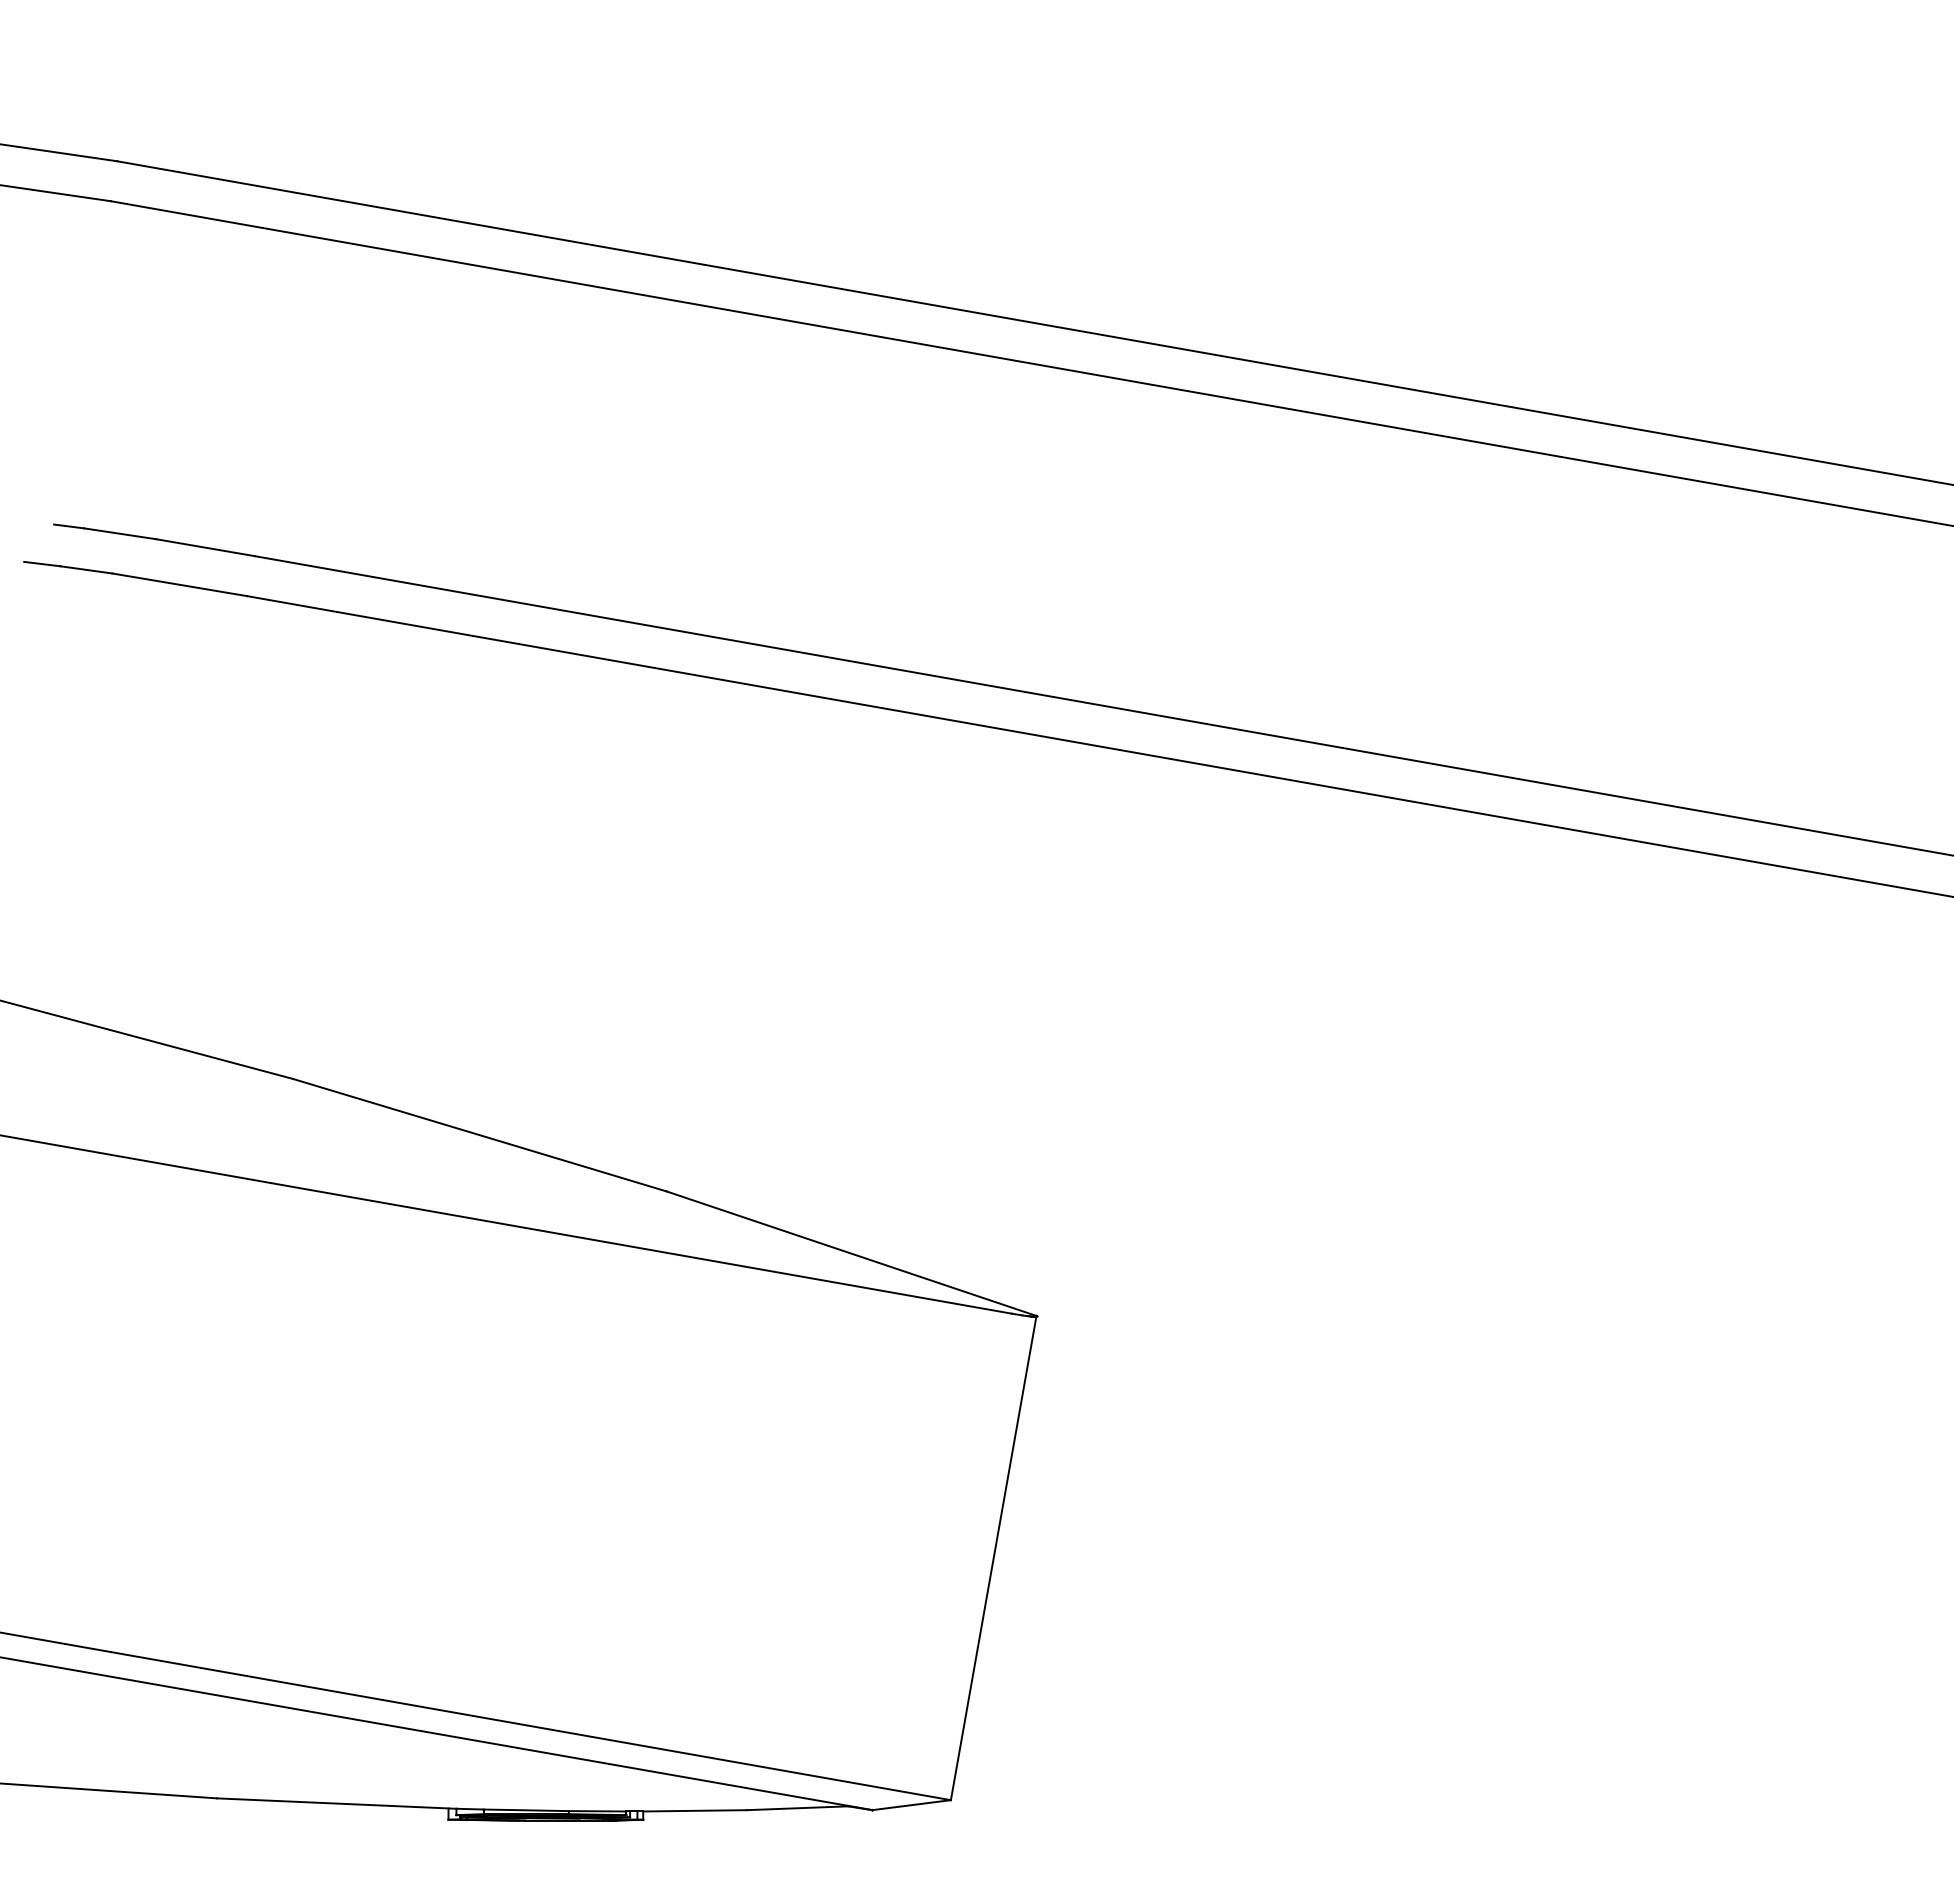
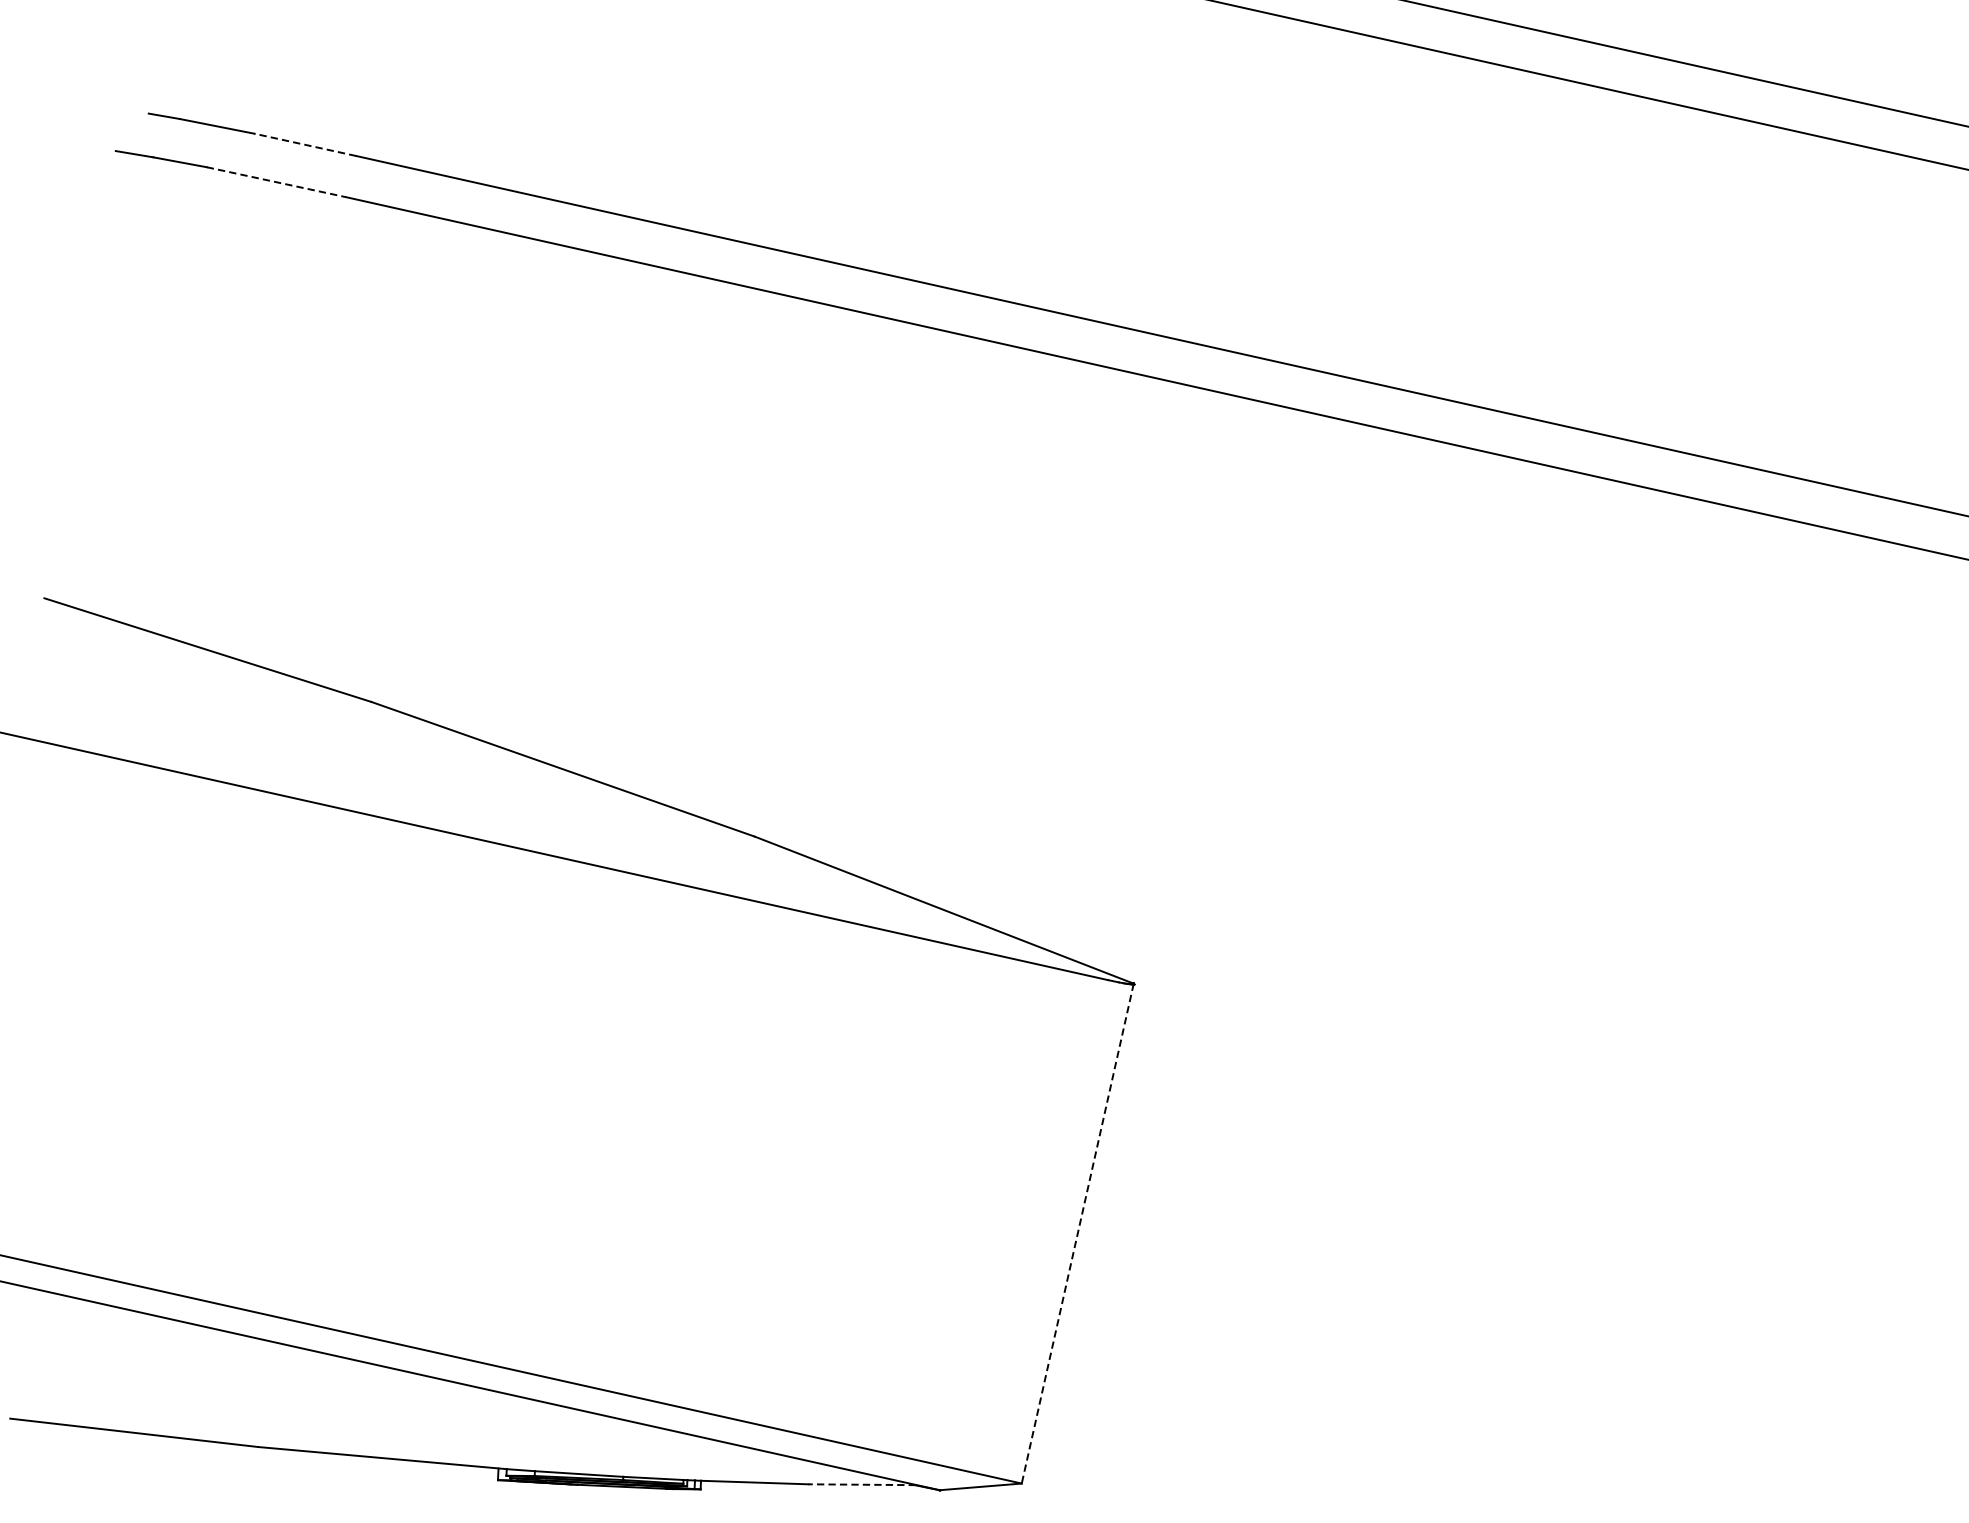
line: (205, 547) -> (305, 144), solid -> dashed
line: (180, 584) -> (277, 181), solid -> dashed
line: (993, 1558) -> (1077, 1234), solid -> dashed
line: (797, 1808) -> (861, 1484), solid -> dashed

